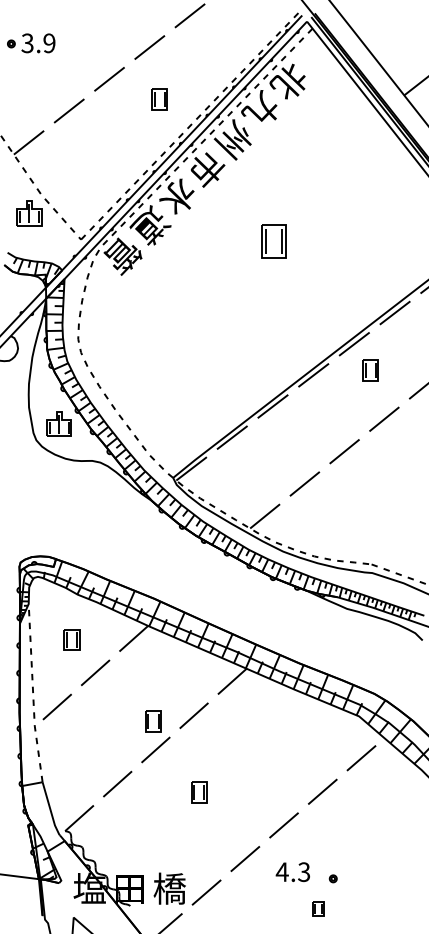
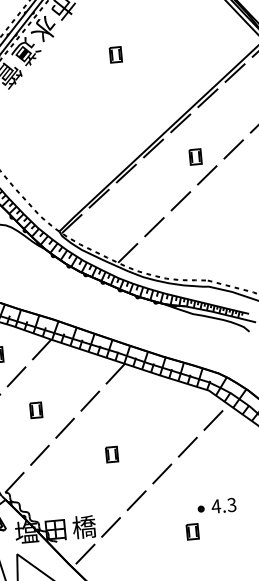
part: (273, 241) -> (115, 54), size x0.62
part: (370, 370) -> (195, 157), moved
part: (153, 721) -> (36, 410), moved
part: (199, 792) -> (112, 454), moved
text: (292, 872) -> (223, 506), moved
part: (318, 908) -> (192, 531), size x1.43

